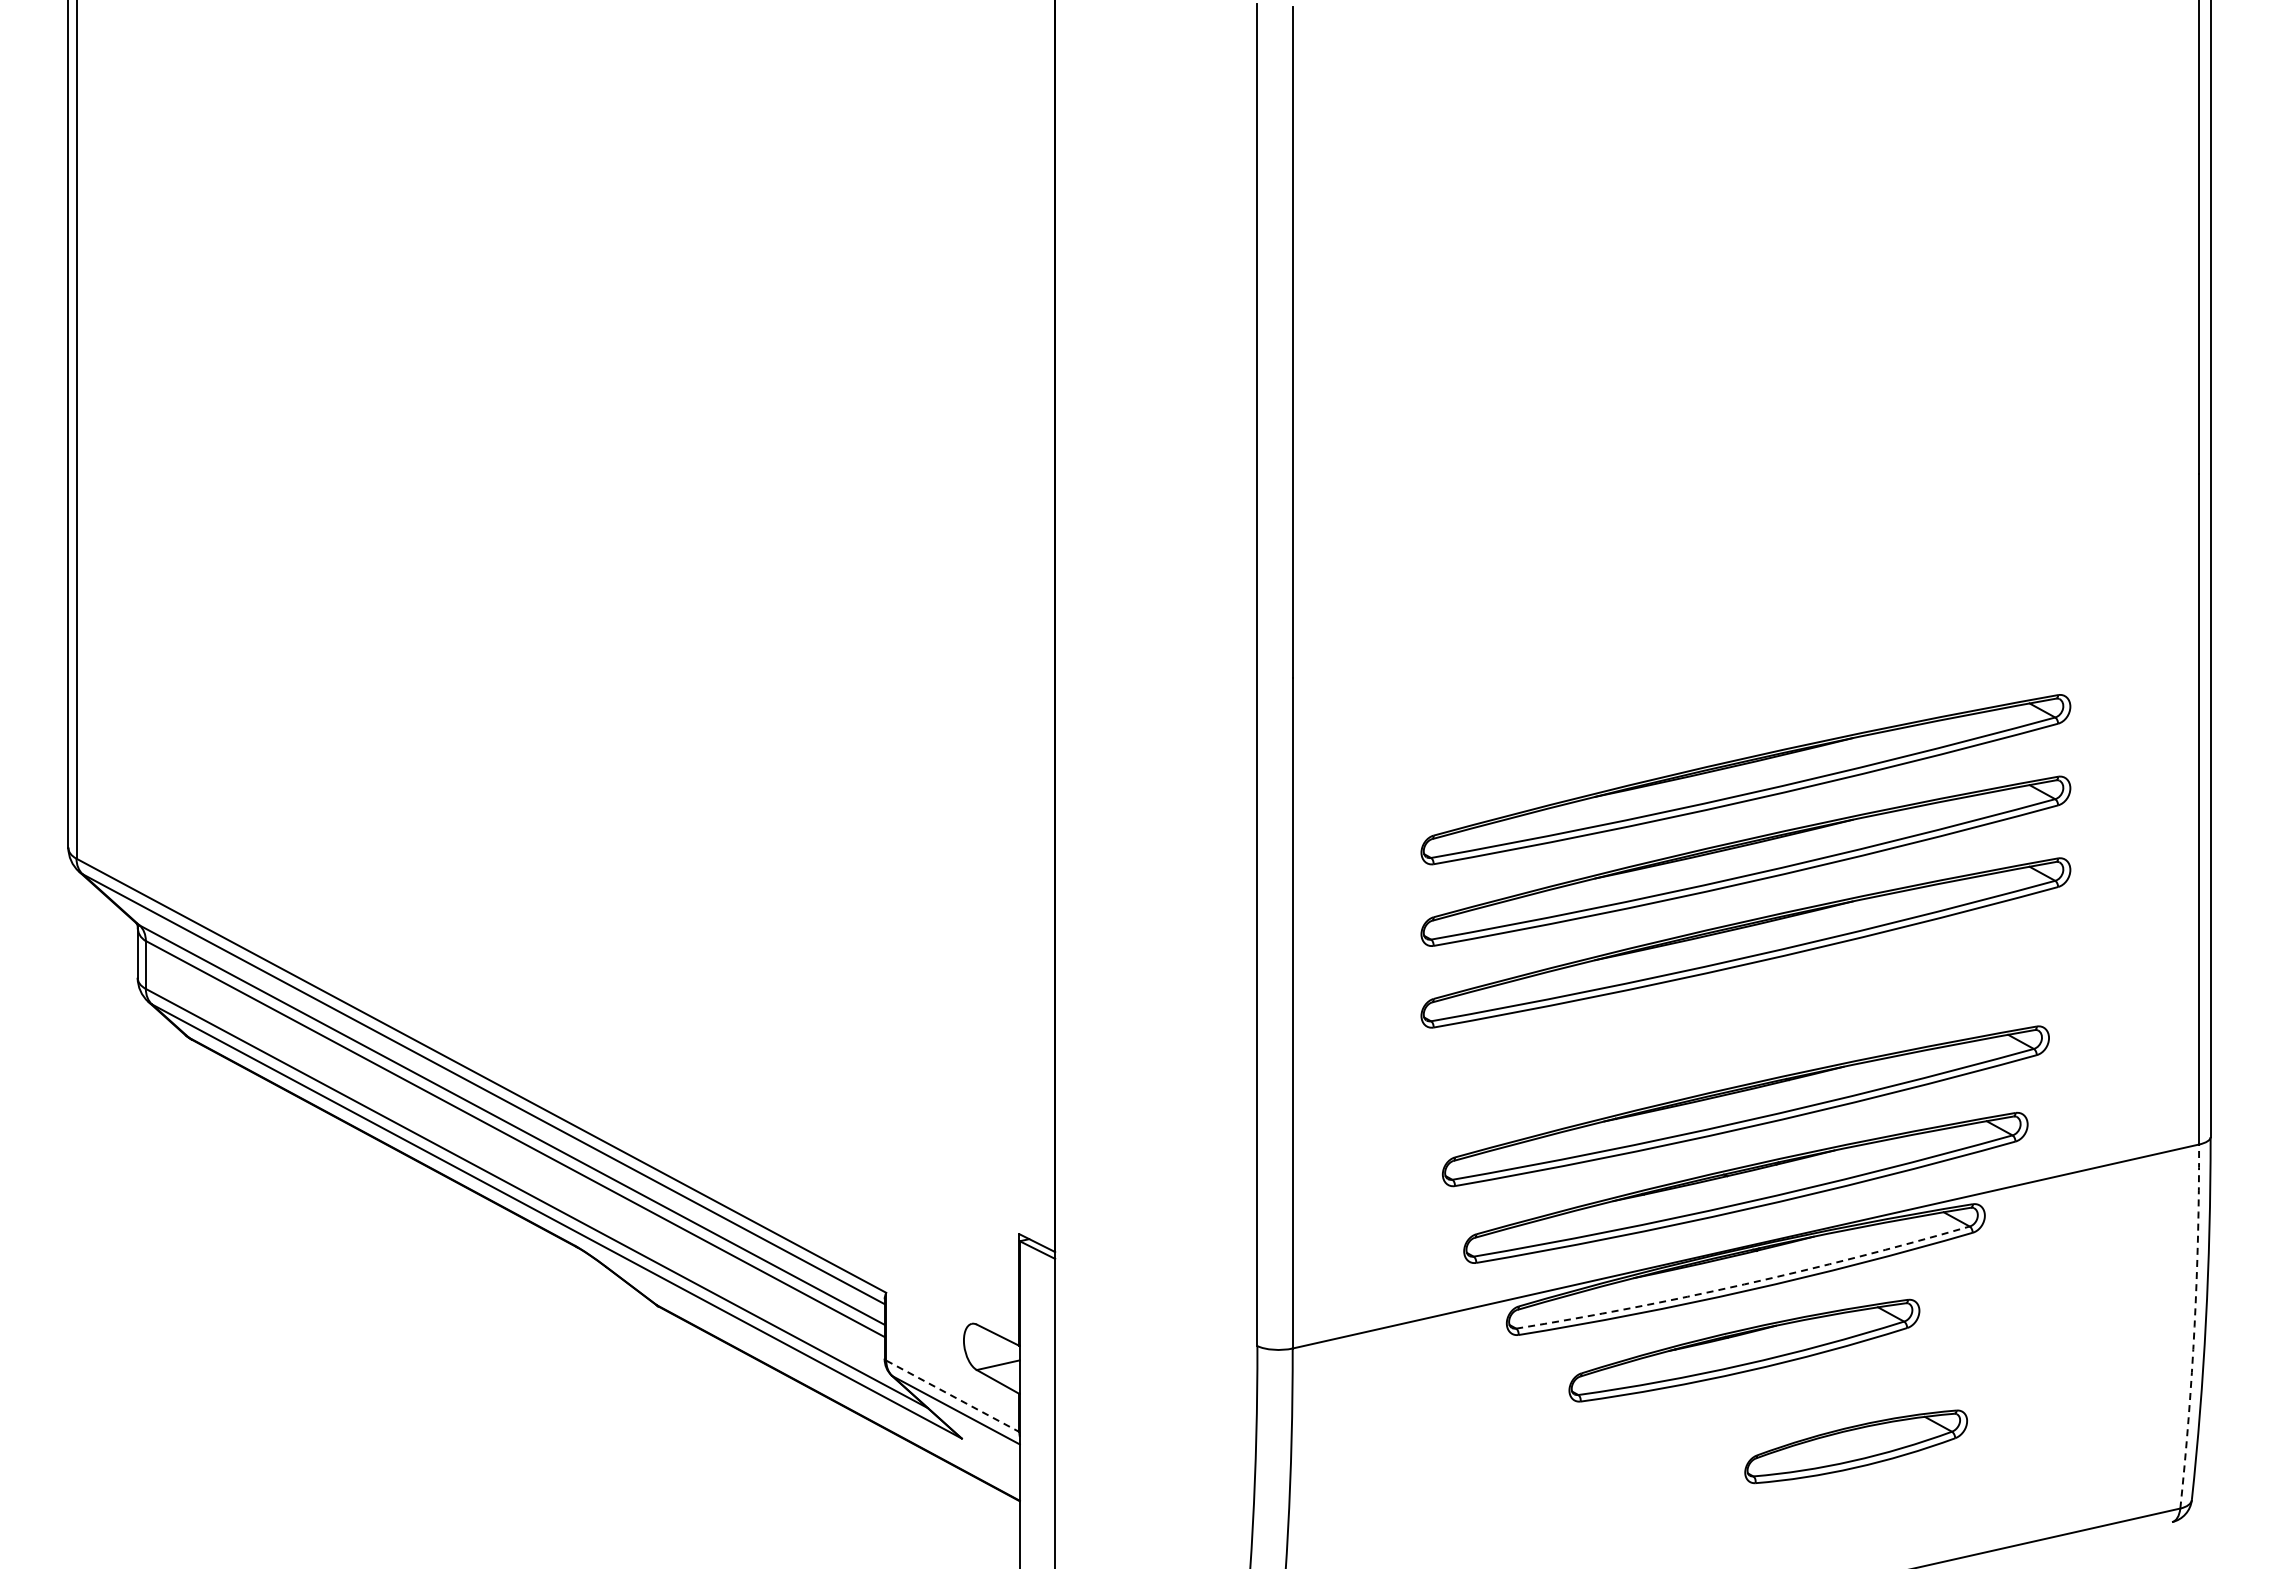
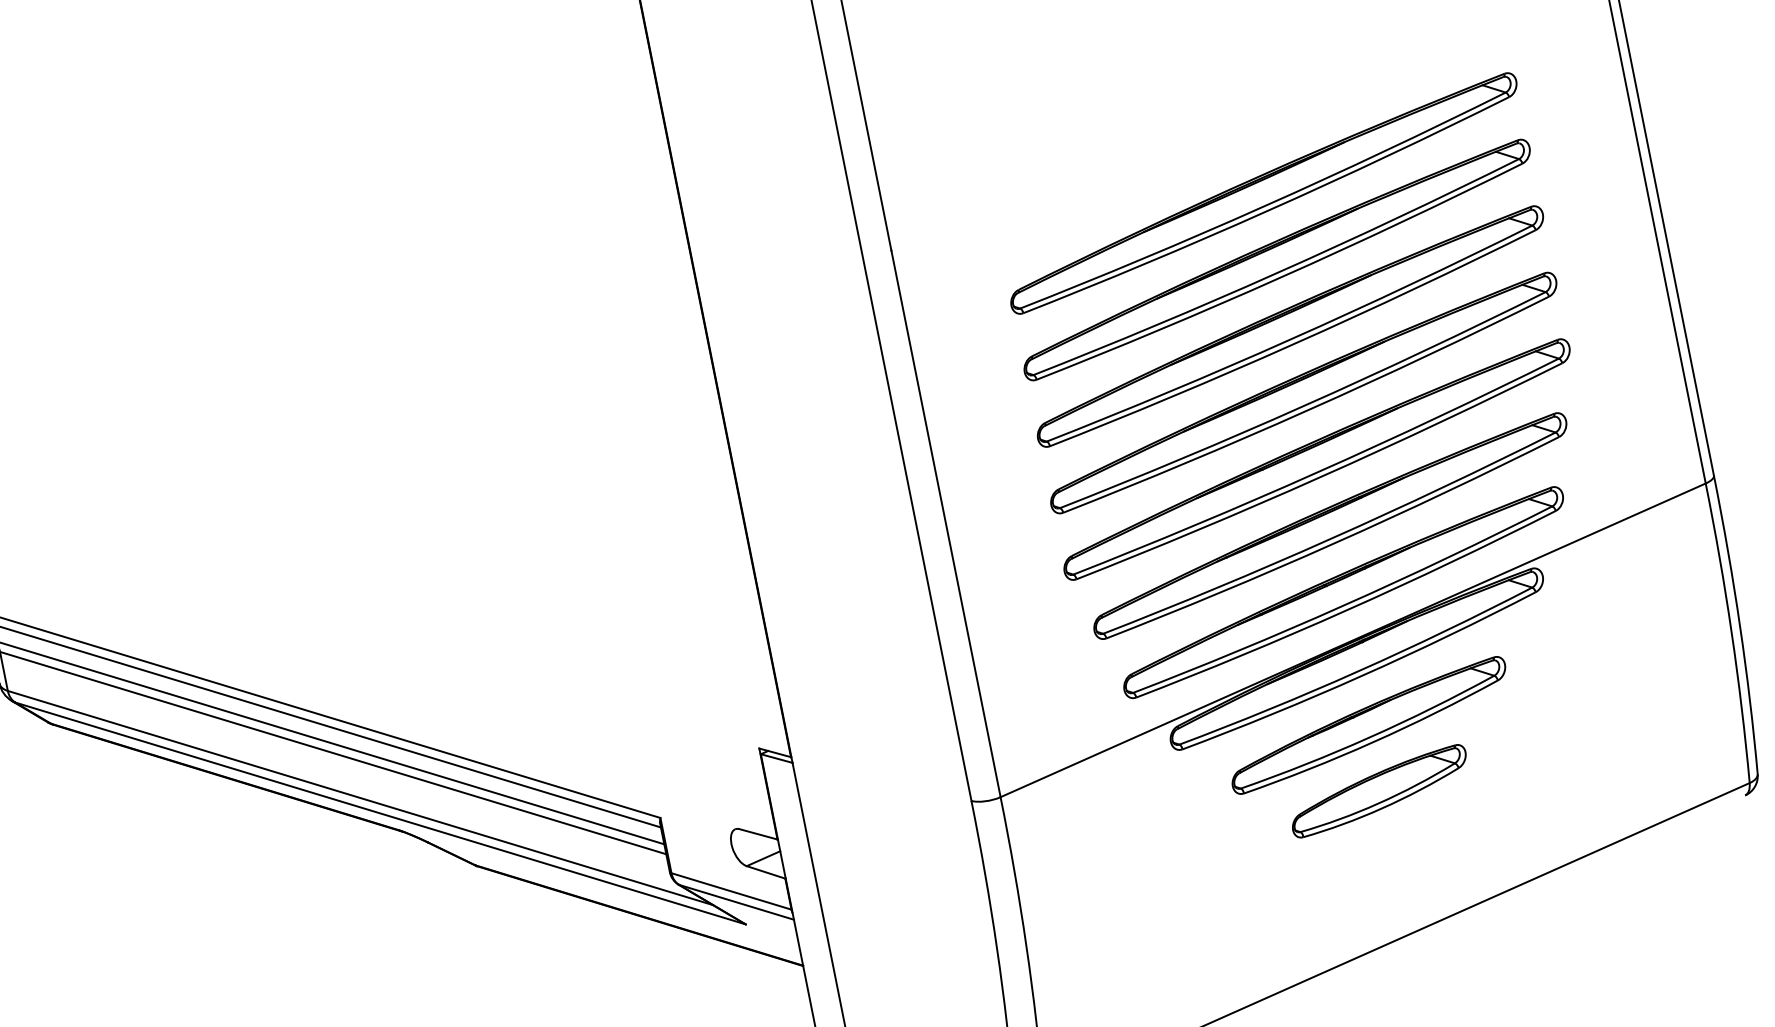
part: (1745, 697) -> (1263, 193), added
part: (1745, 1024) -> (1316, 459), added
arc: (1744, 1284) -> (1358, 671), dashed -> solid
arc: (2194, 1326) -> (1731, 632), dashed -> solid
line: (952, 1396) -> (731, 891), dashed -> solid
part: (1855, 1446) -> (1378, 791), moved

